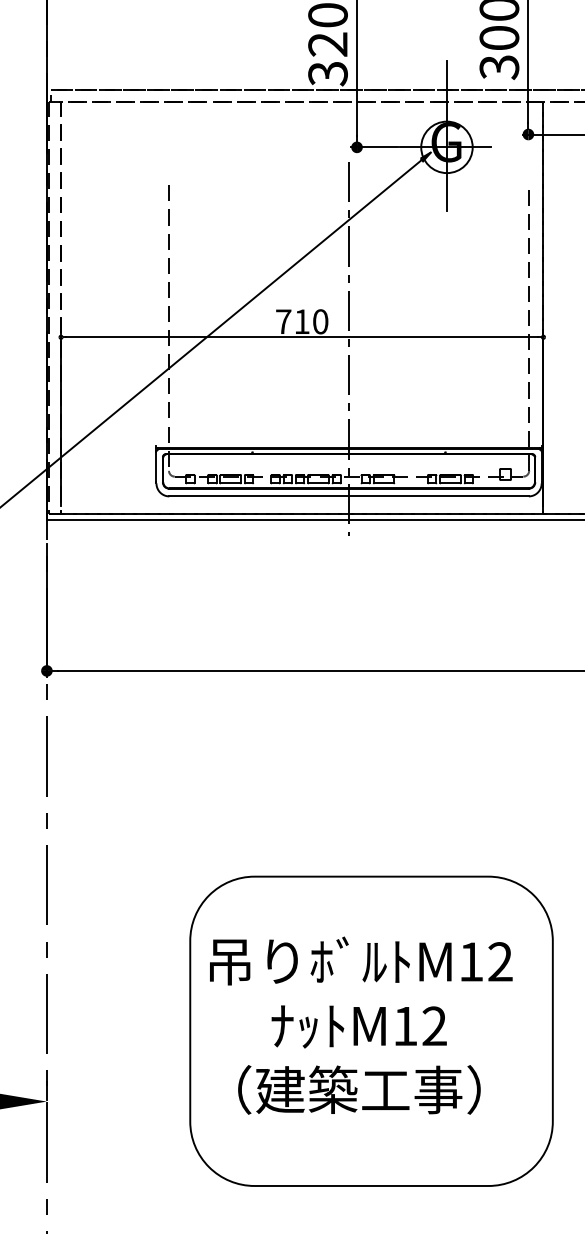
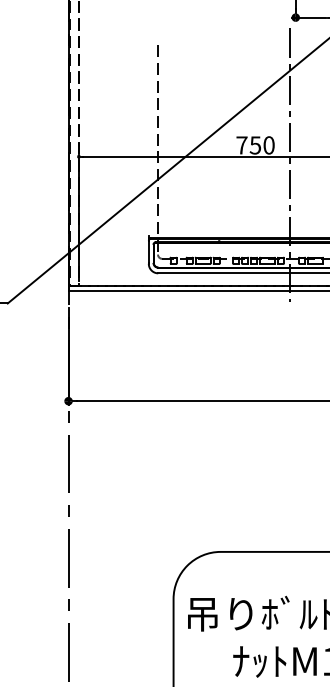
text: (301, 321) -> (255, 145), 710 -> 750

